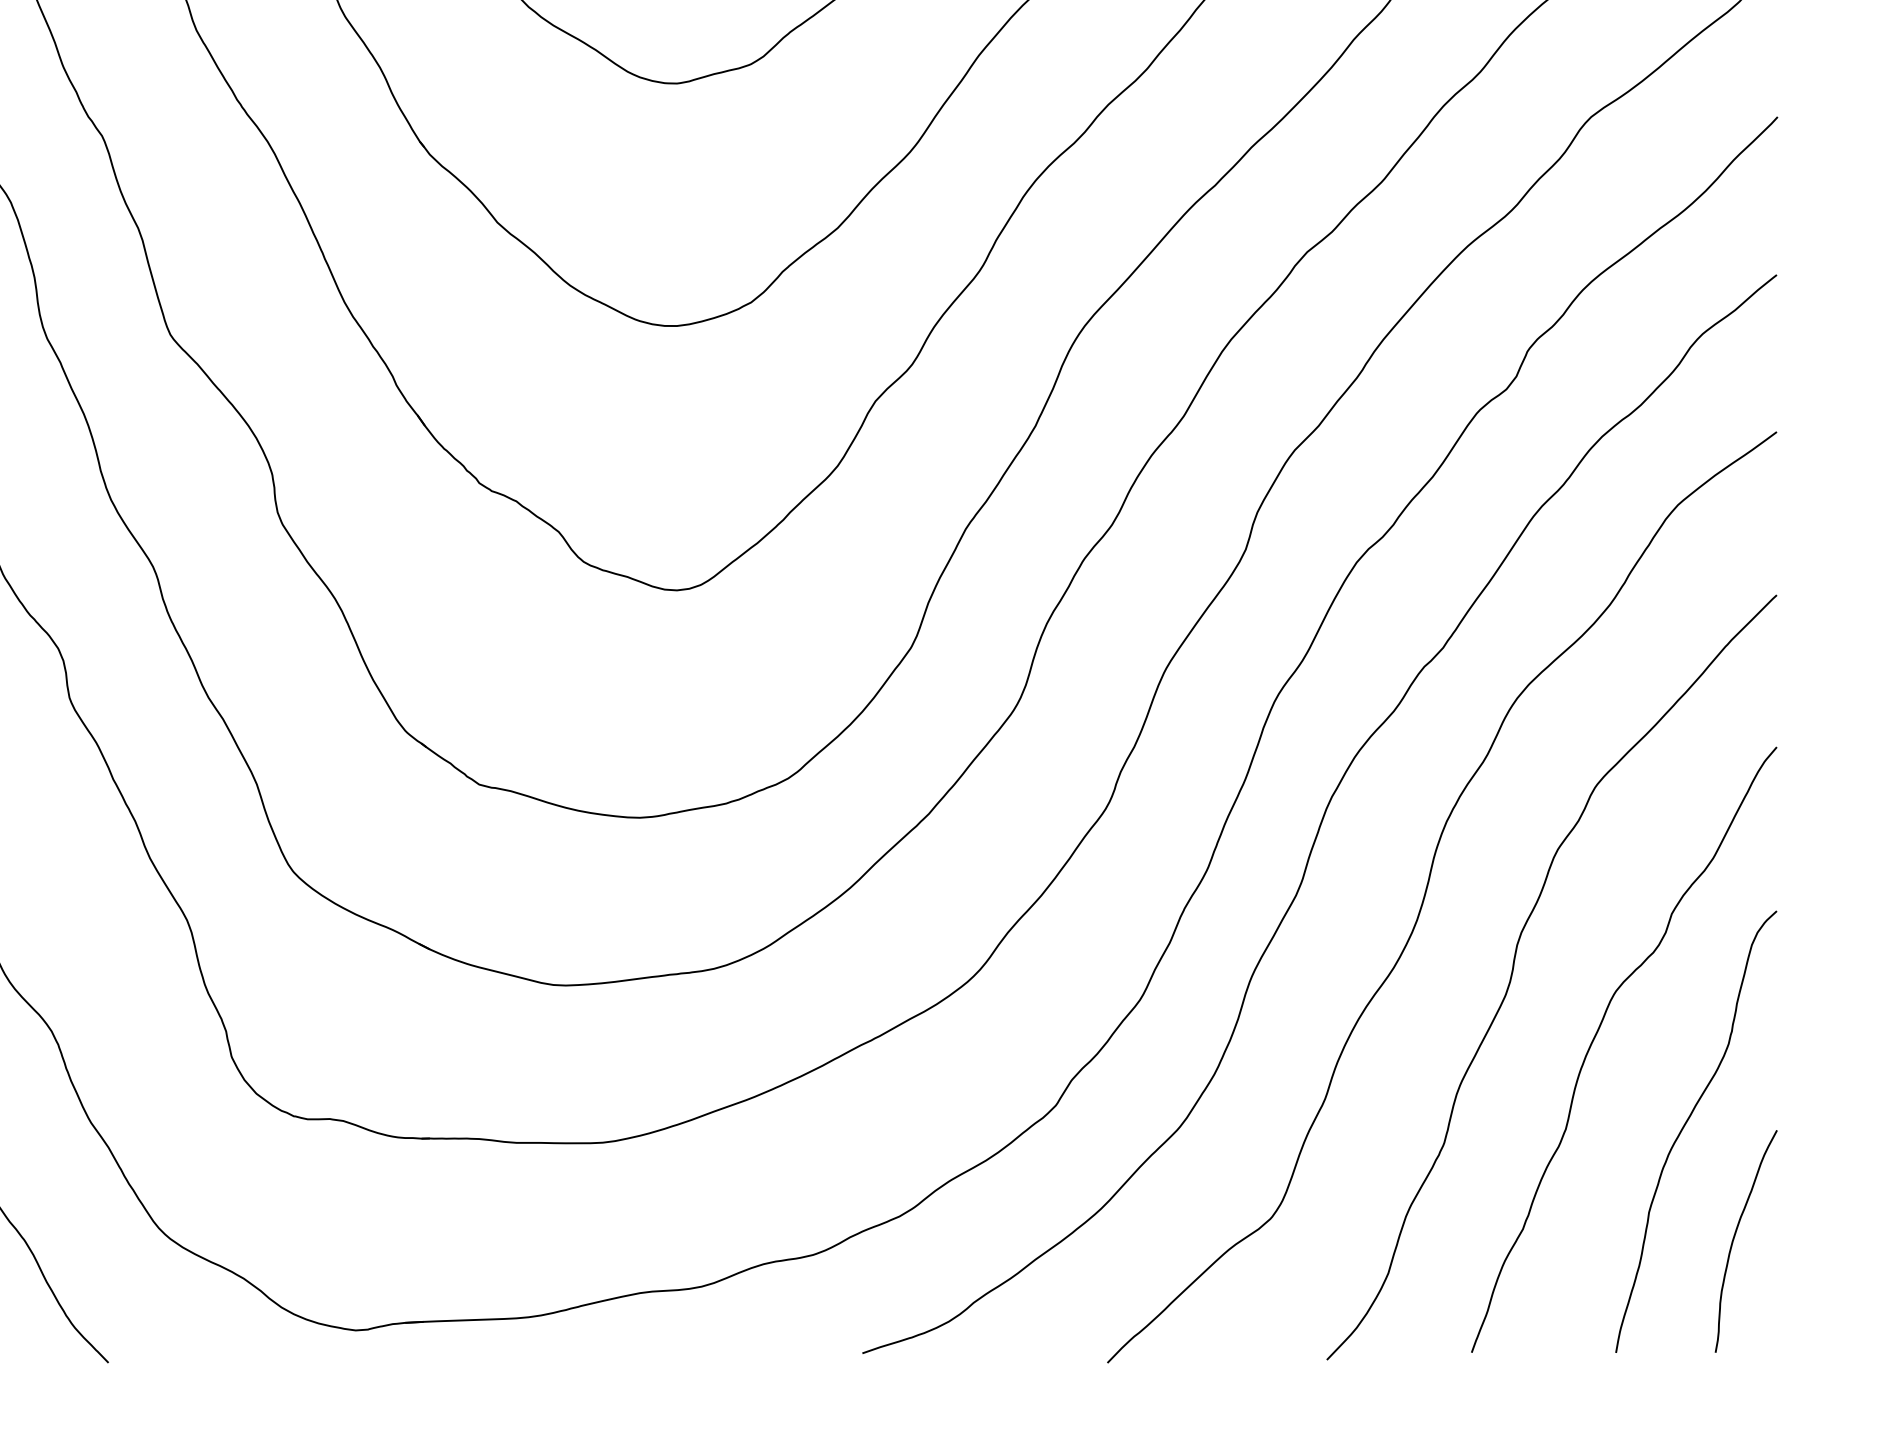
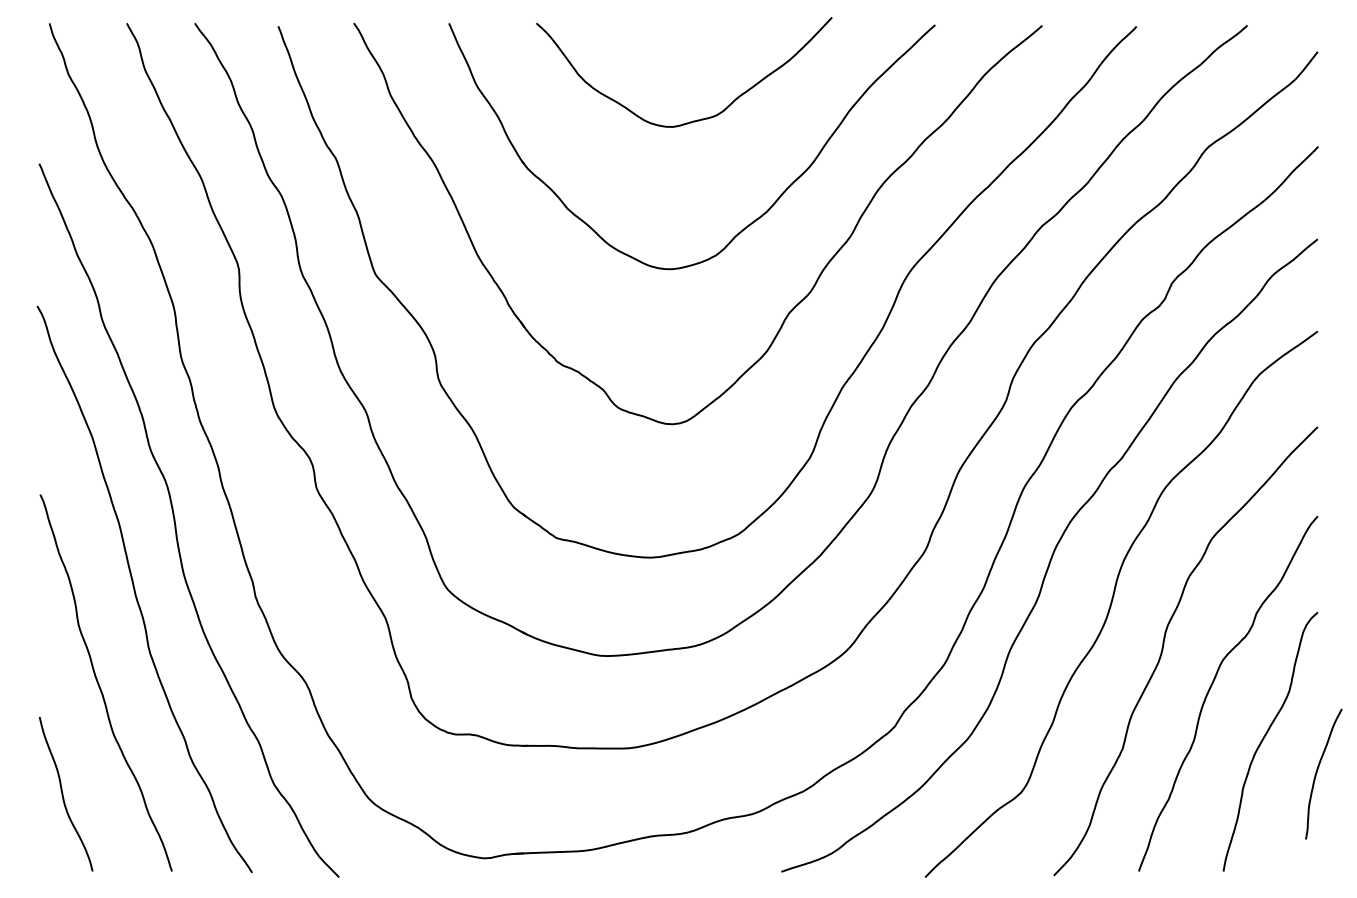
curve: (1737, 1235) -> (1318, 770), moved

